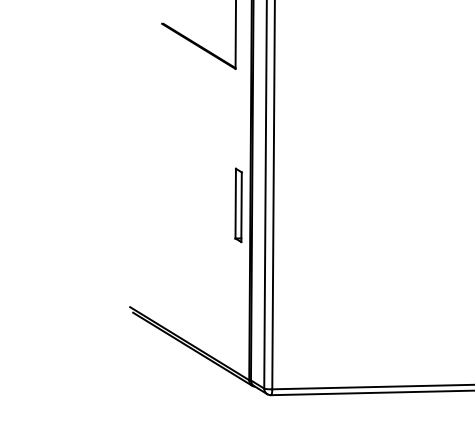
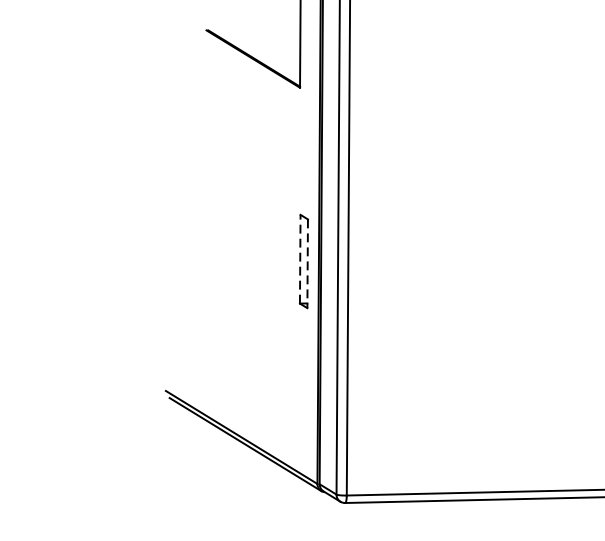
line: (235, 203) -> (299, 259), solid -> dashed
line: (241, 207) -> (307, 264), solid -> dashed

